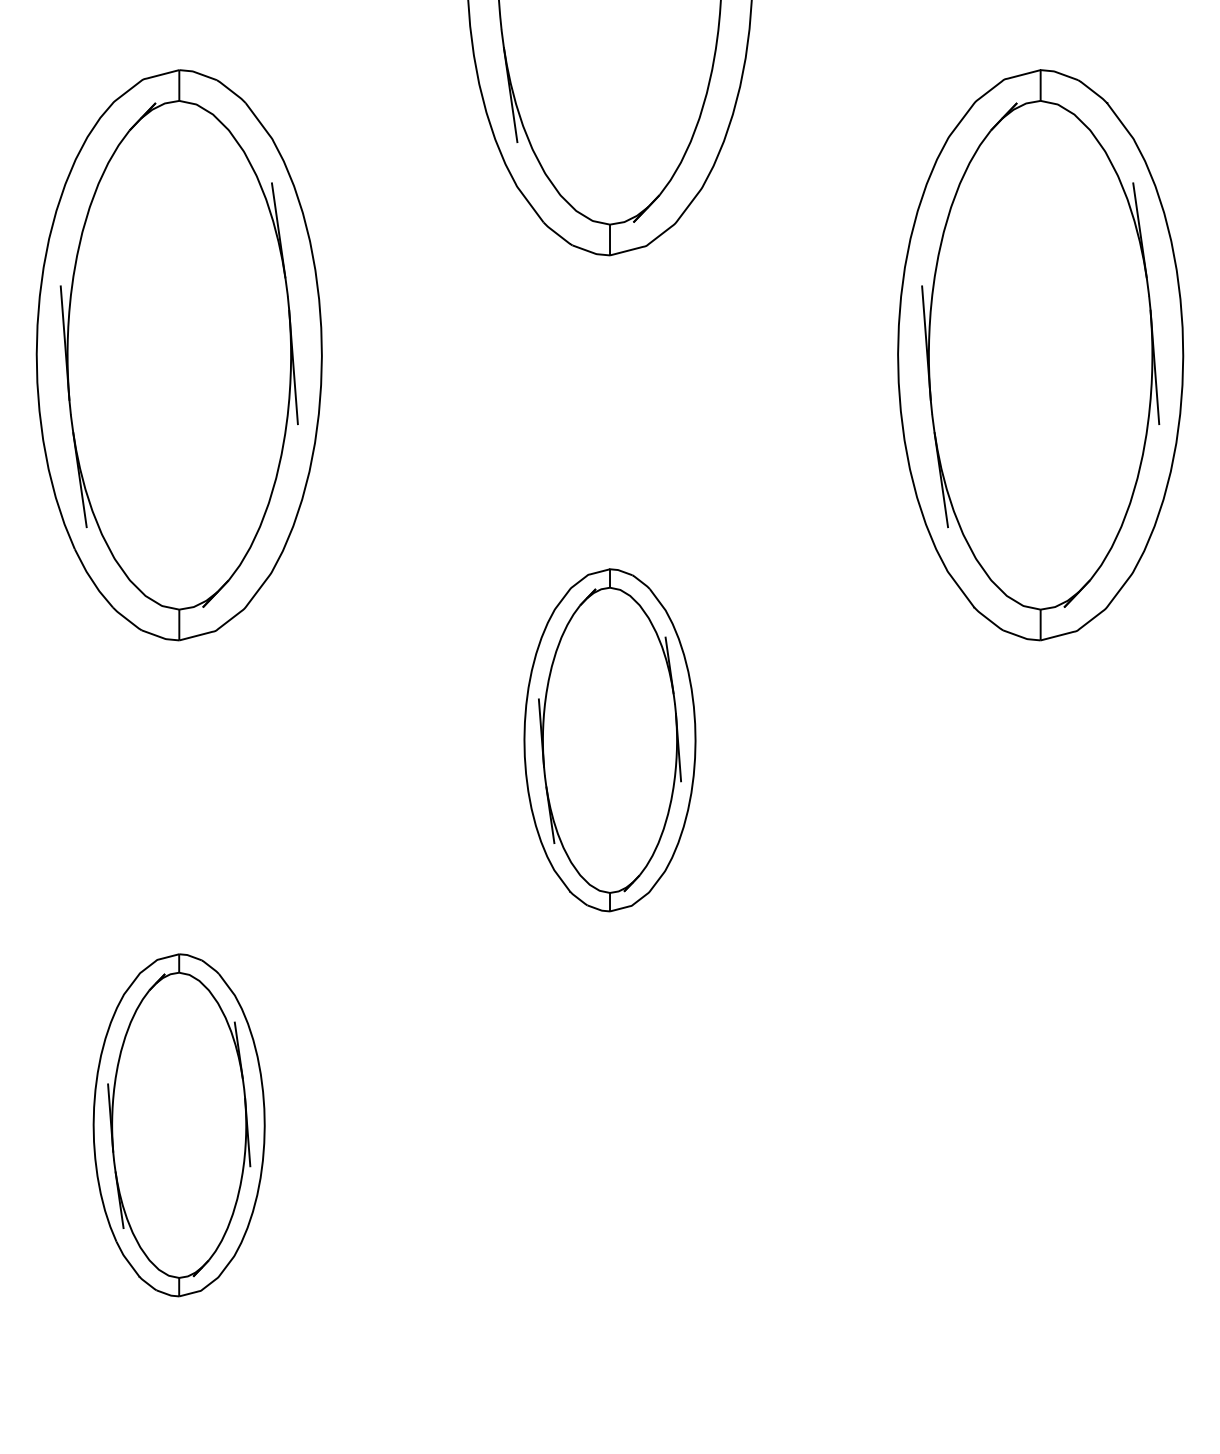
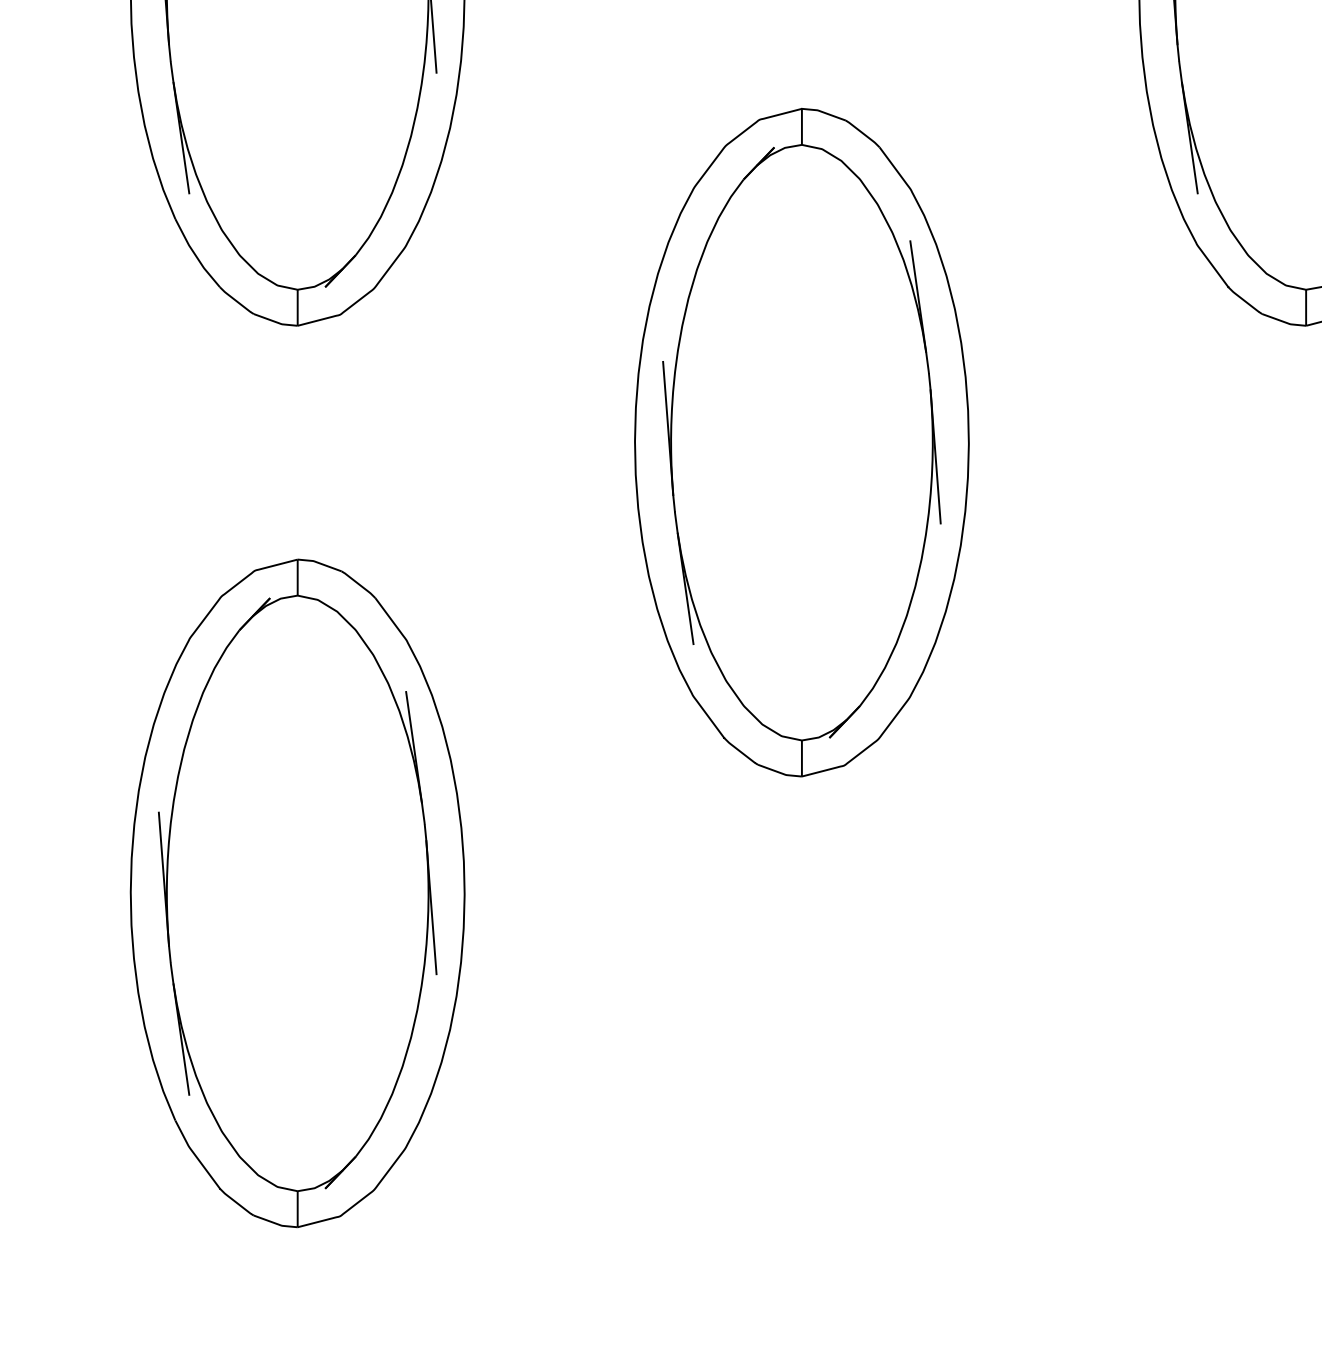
part: (609, 740) -> (801, 442), size x1.67
part: (178, 1125) -> (296, 893), size x1.67

